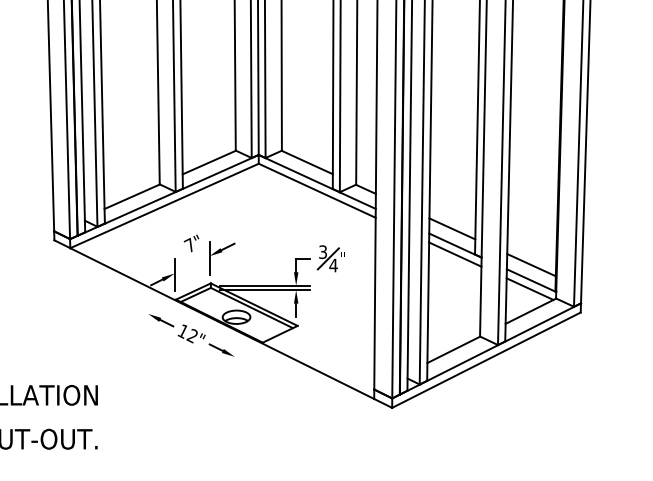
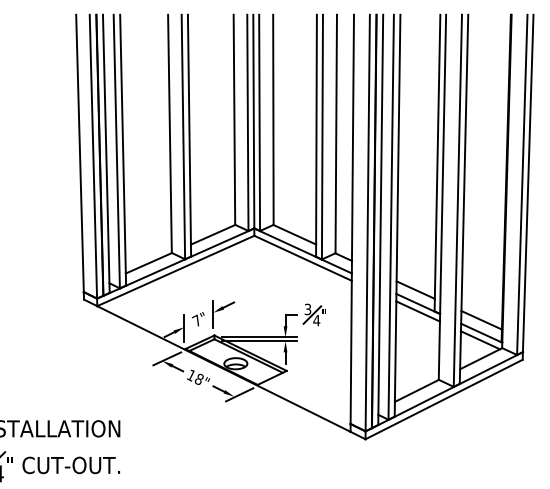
text: (191, 243) -> (198, 319), moved
line: (154, 310) -> (167, 358), added
text: (191, 336) -> (198, 379), 12" -> 18"
line: (240, 354) -> (239, 394), added

